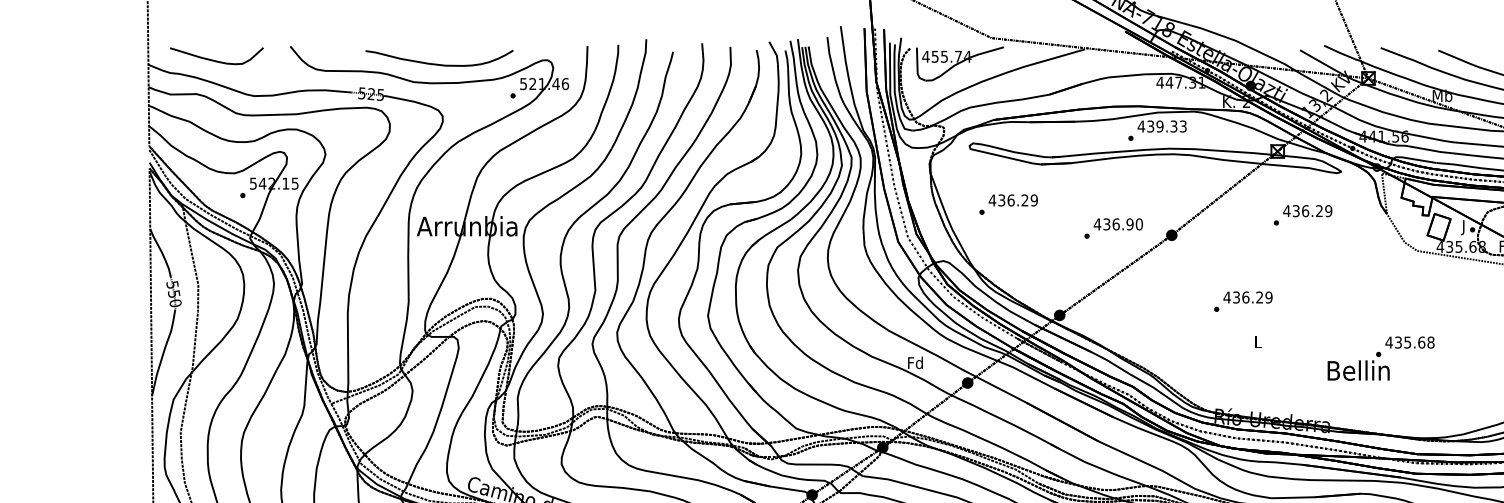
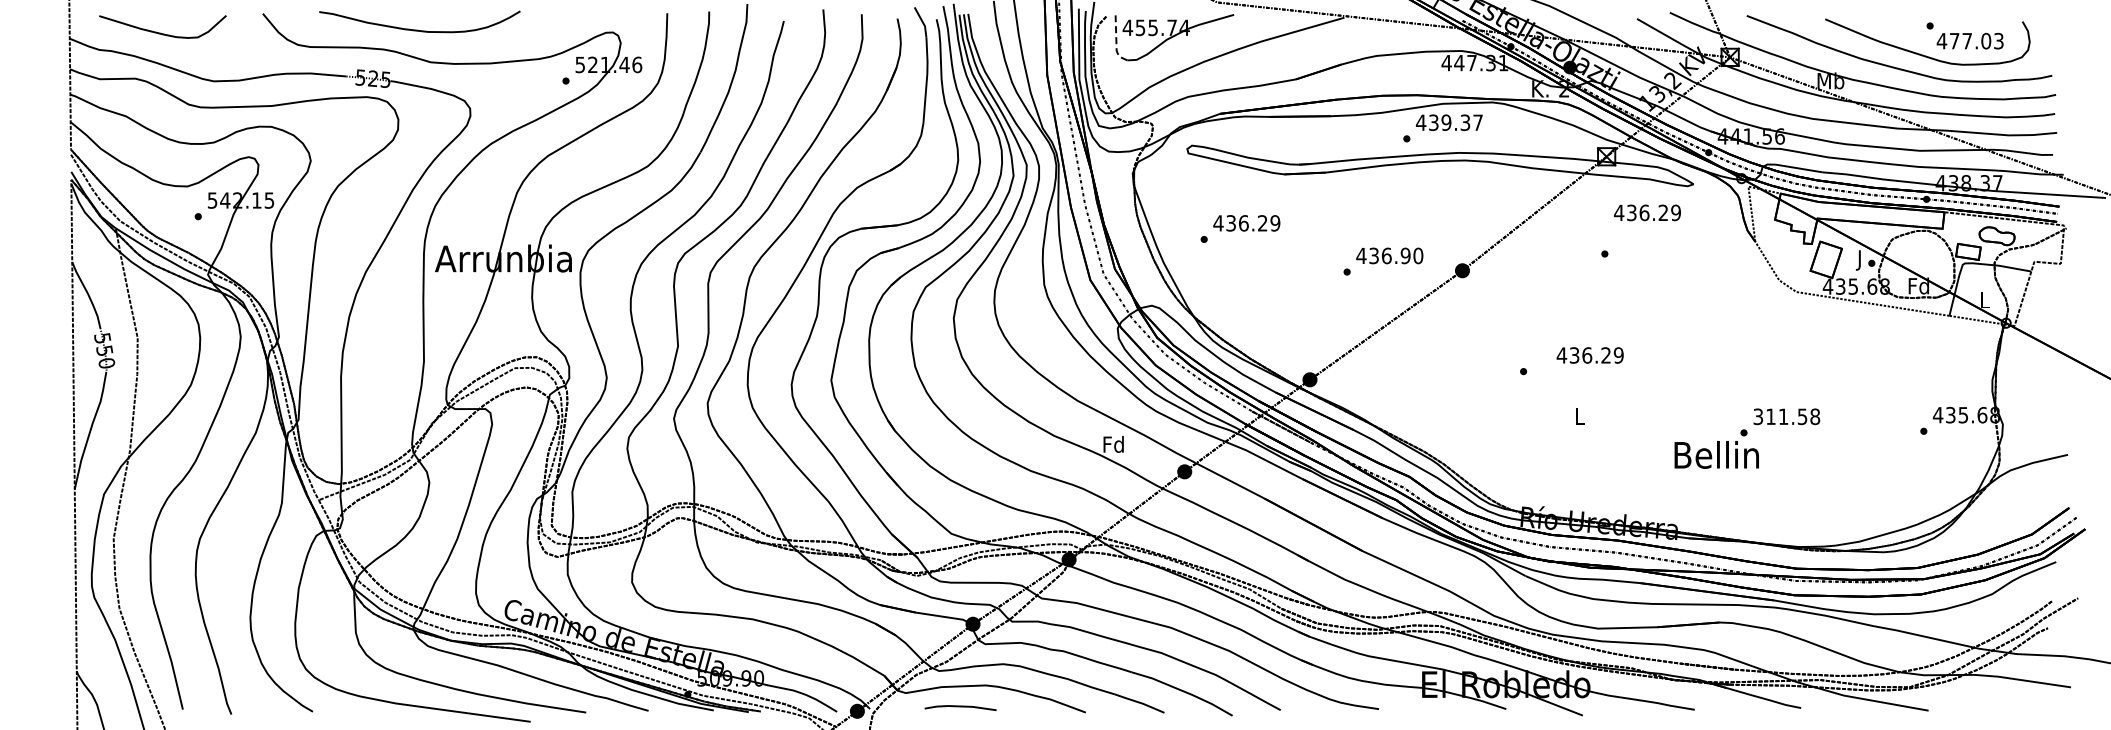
curve: (438, 63) -> (418, 29), moved
line: (917, 67) -> (1116, 42), solid -> dashed
text: (1182, 126) -> (1477, 122), 439.33 -> 439.37
text: (1307, 210) -> (1647, 212), moved
text: (1247, 297) -> (1589, 355), moved
text: (1405, 342) -> (1780, 416), 435.68 -> 311.58

